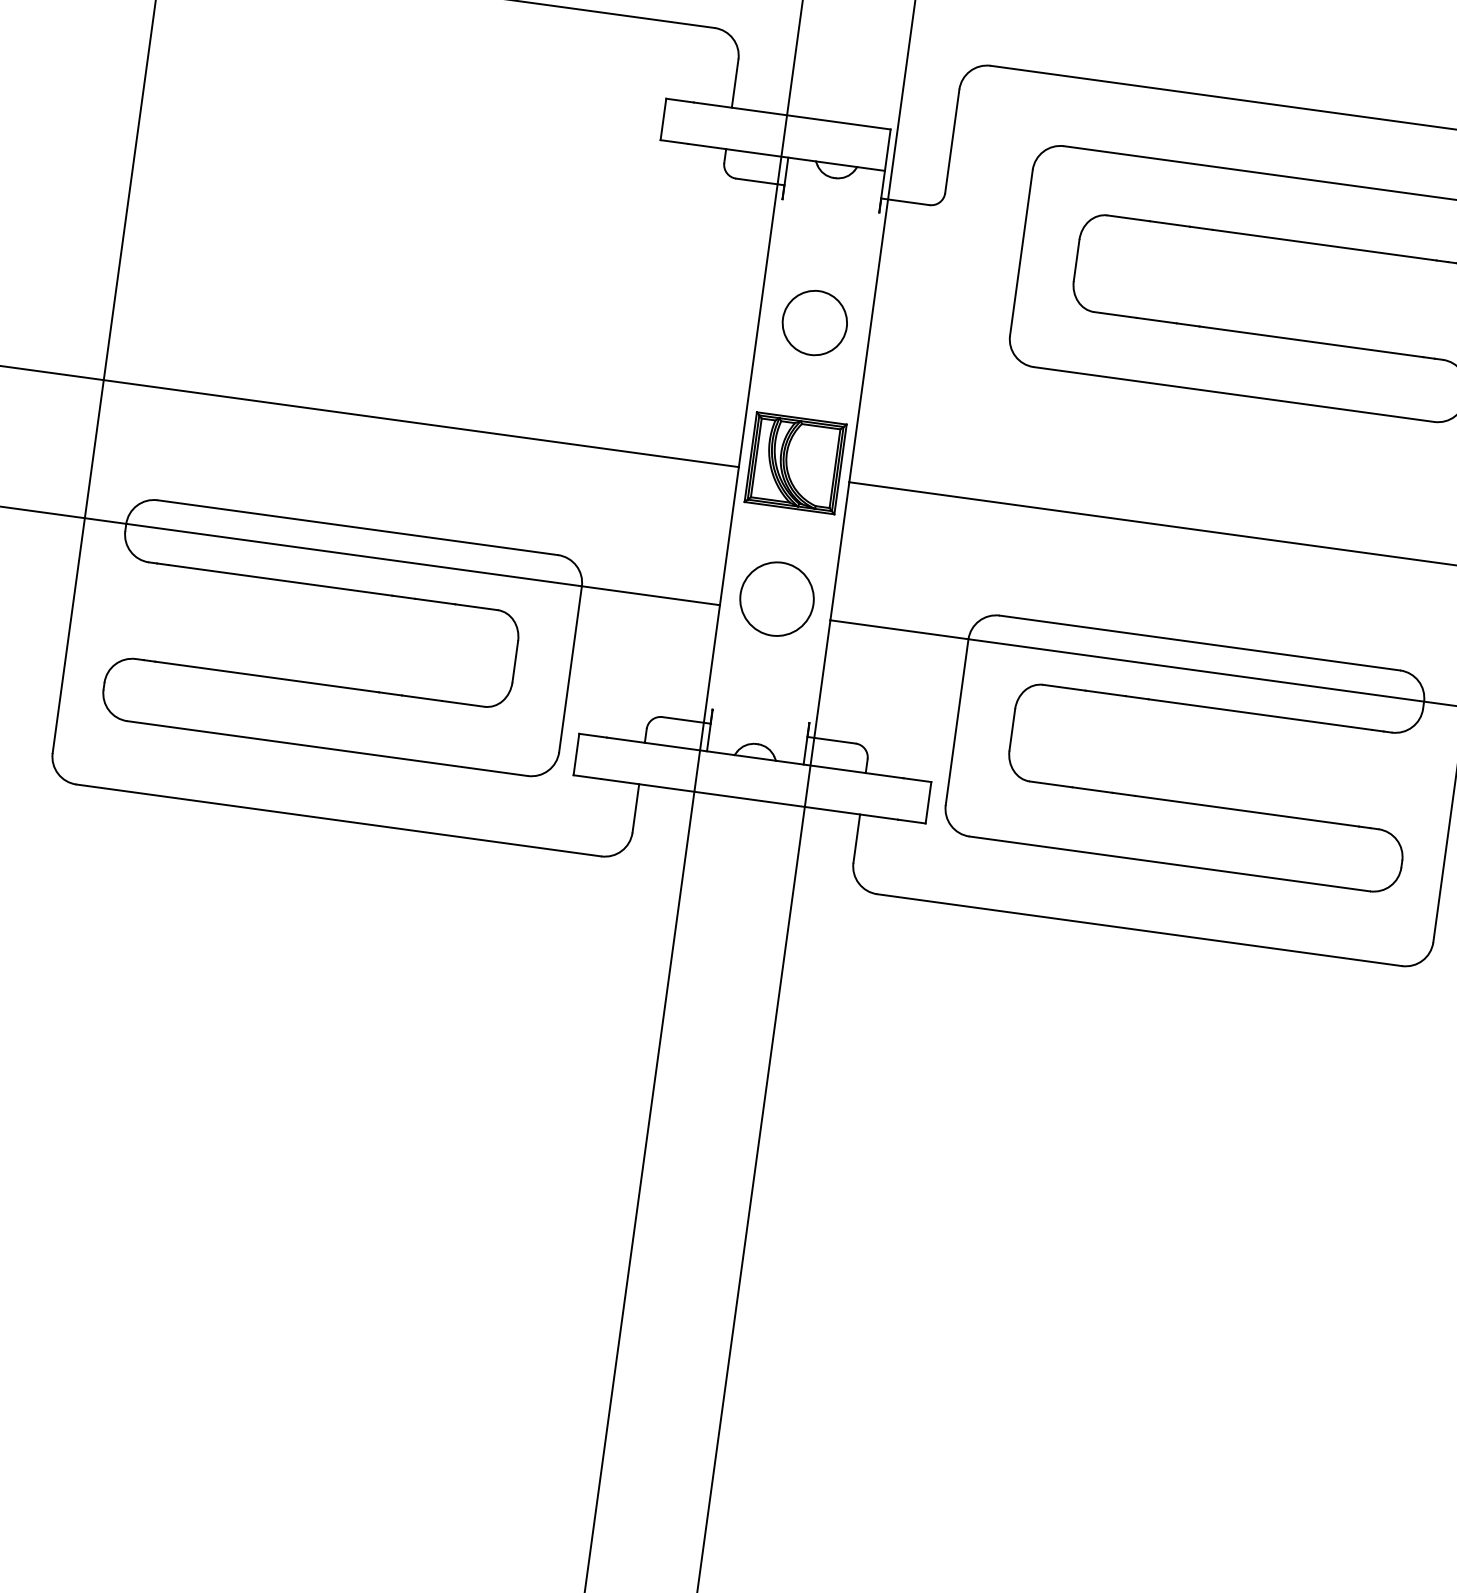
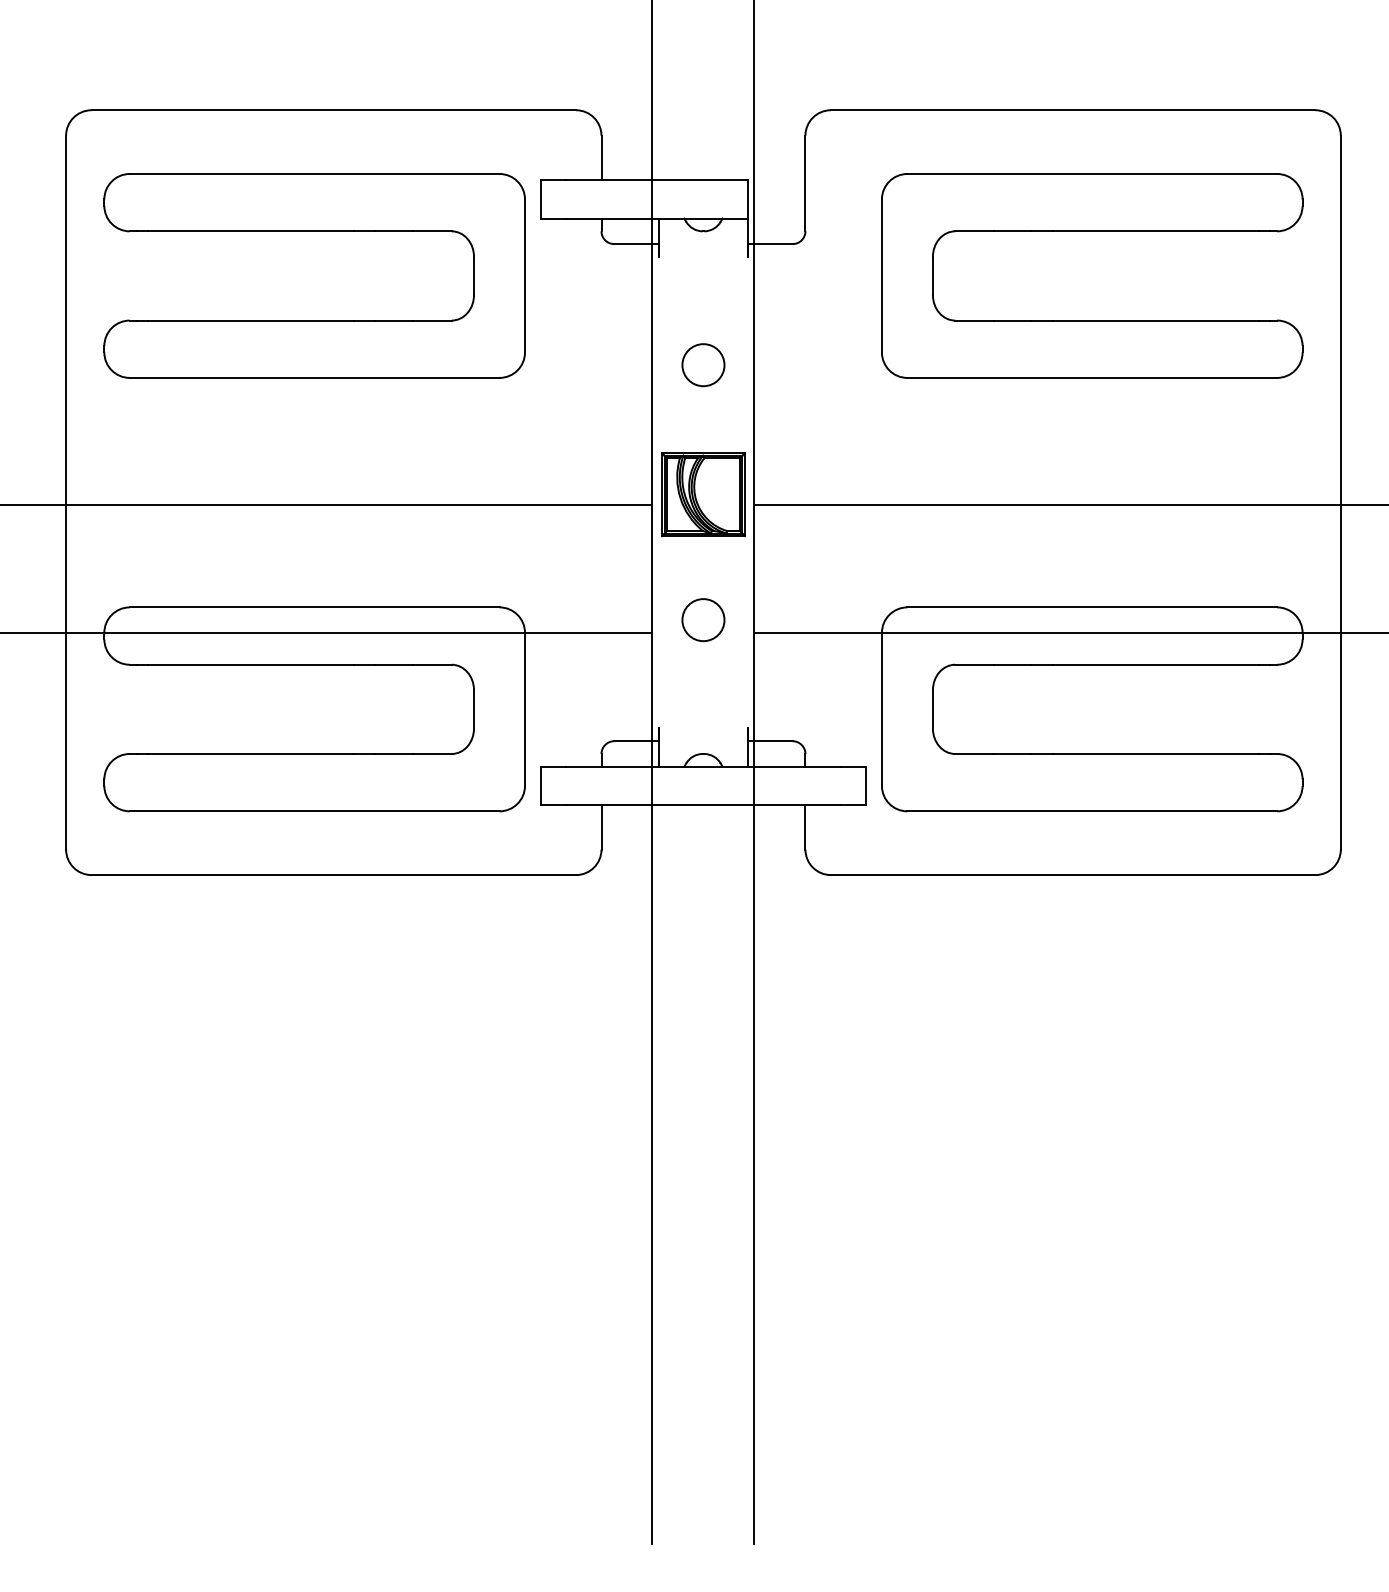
part: (413, 120) -> (314, 231), added
circle: (814, 323) -> (703, 365), size x0.71
circle: (777, 599) -> (703, 620), size x0.62

